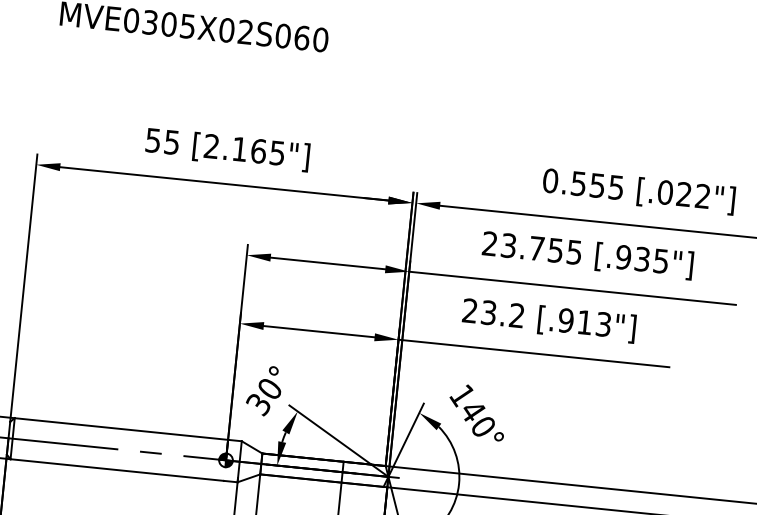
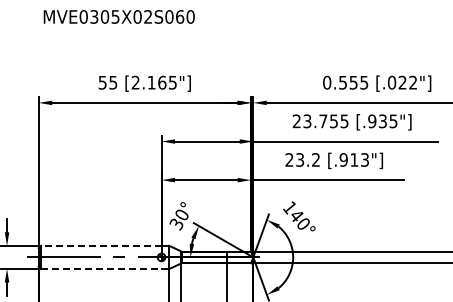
line: (120, 428) -> (100, 245), solid -> dashed
line: (117, 470) -> (101, 269), solid -> dashed

